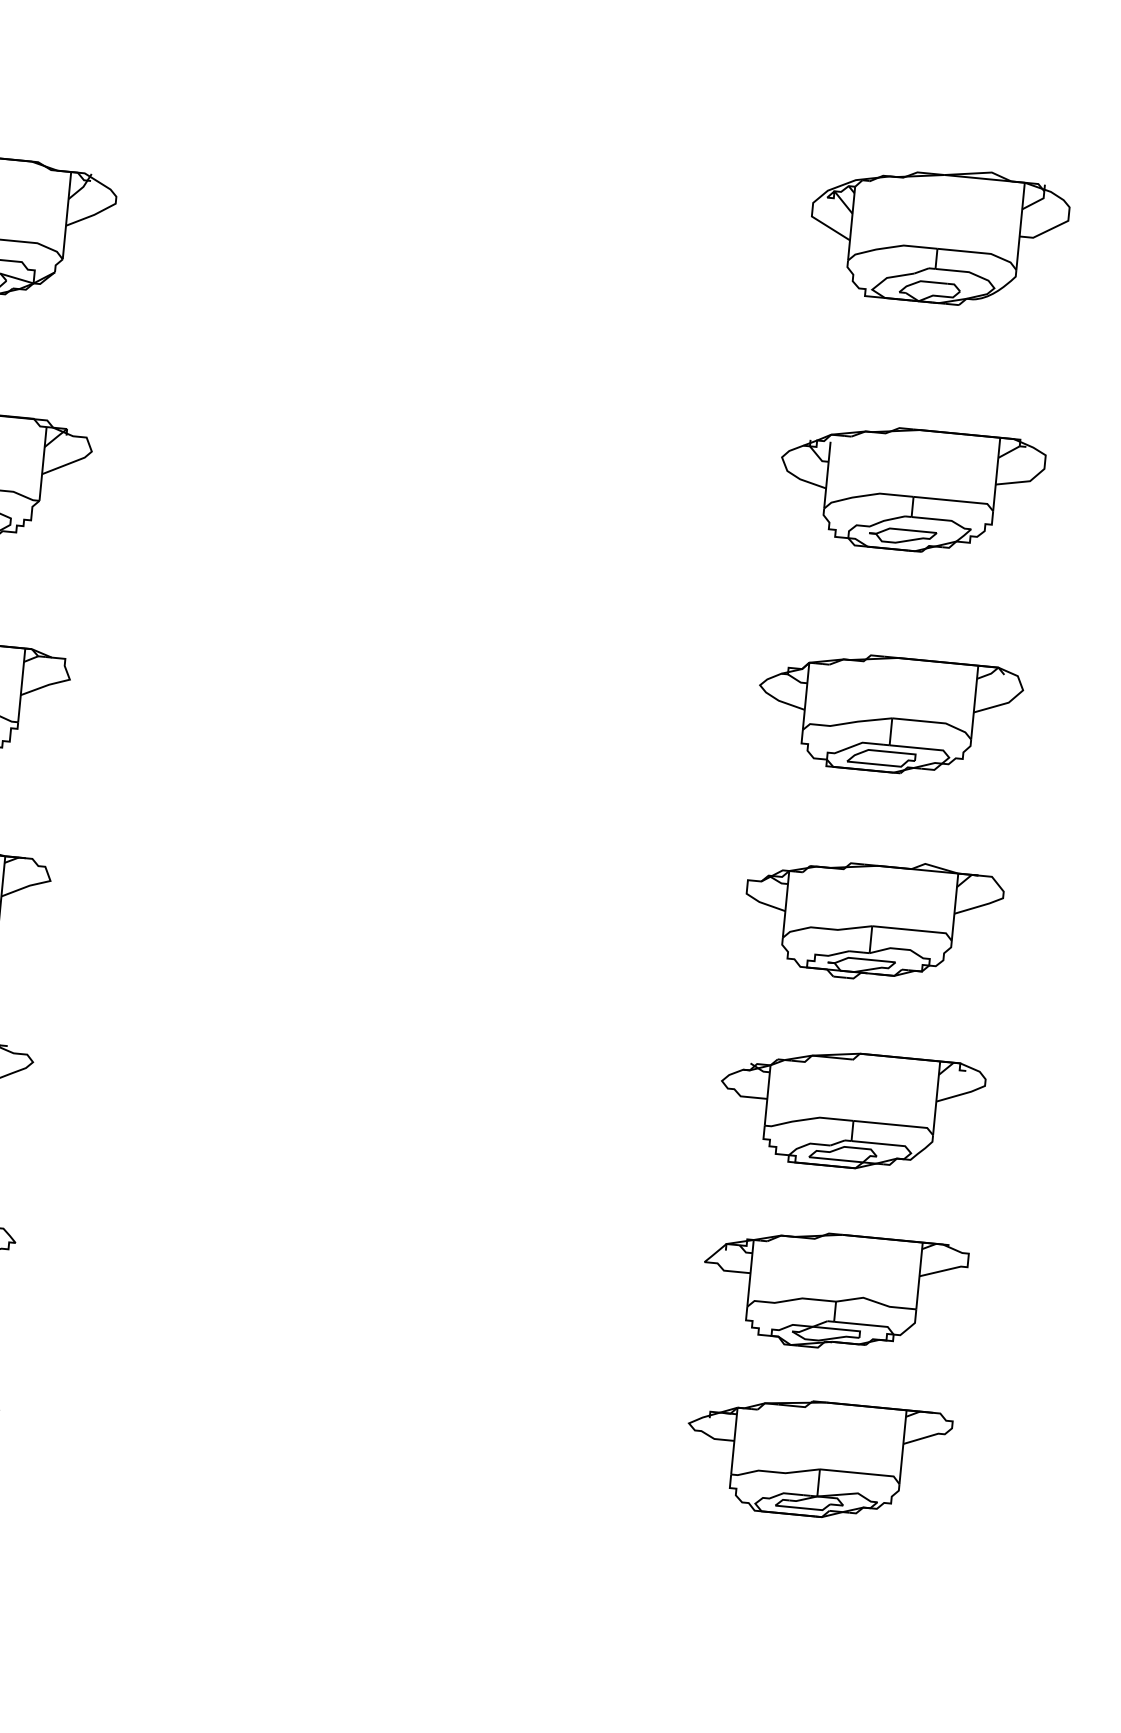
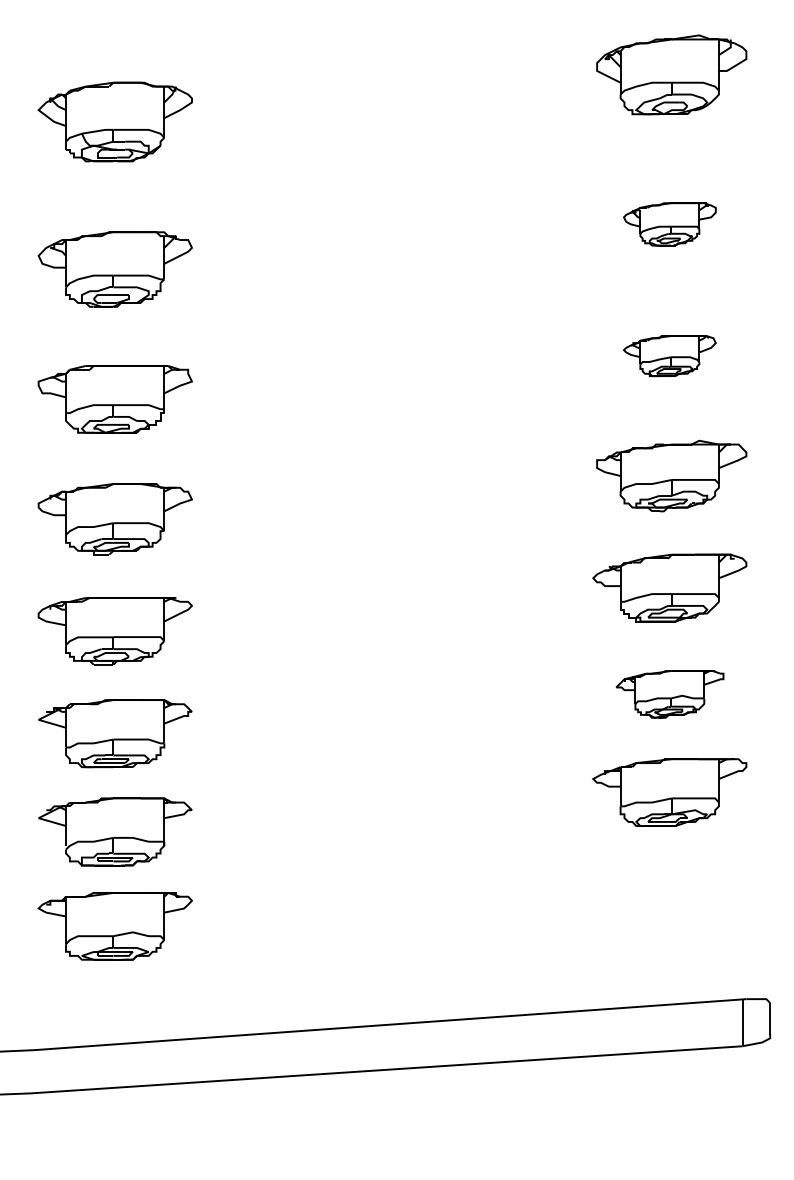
part: (910, 490) -> (669, 224), size x0.6
part: (888, 713) -> (669, 355), size x0.6
part: (832, 1291) -> (669, 694), size x0.7

